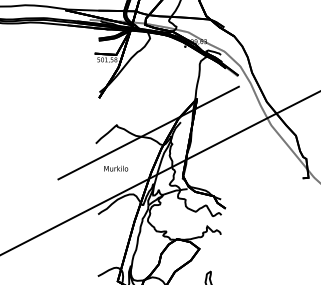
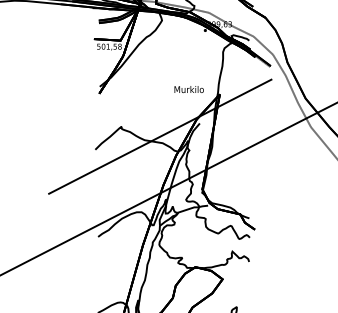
text: (116, 168) -> (189, 89), moved

